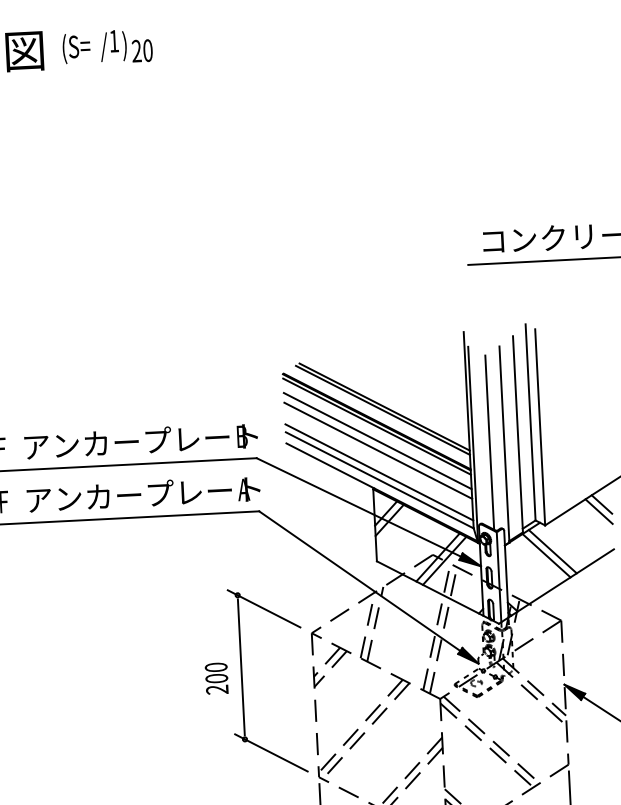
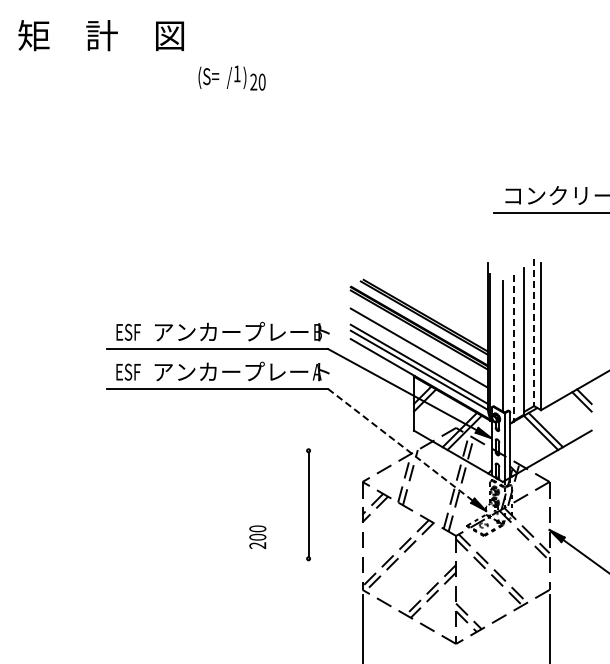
text: (106, 46) -> (231, 77), moved
line: (531, 422) -> (534, 332), solid -> dashed
line: (376, 440) -> (418, 340), removed
line: (504, 445) -> (513, 348), solid -> dashed
line: (359, 580) -> (400, 444), solid -> dashed
line: (263, 608) -> (327, 461), removed
text: (216, 678) -> (257, 537), moved
line: (270, 752) -> (327, 569), removed

